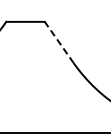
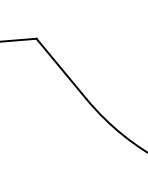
line: (58, 42) -> (60, 68), dashed -> solid

